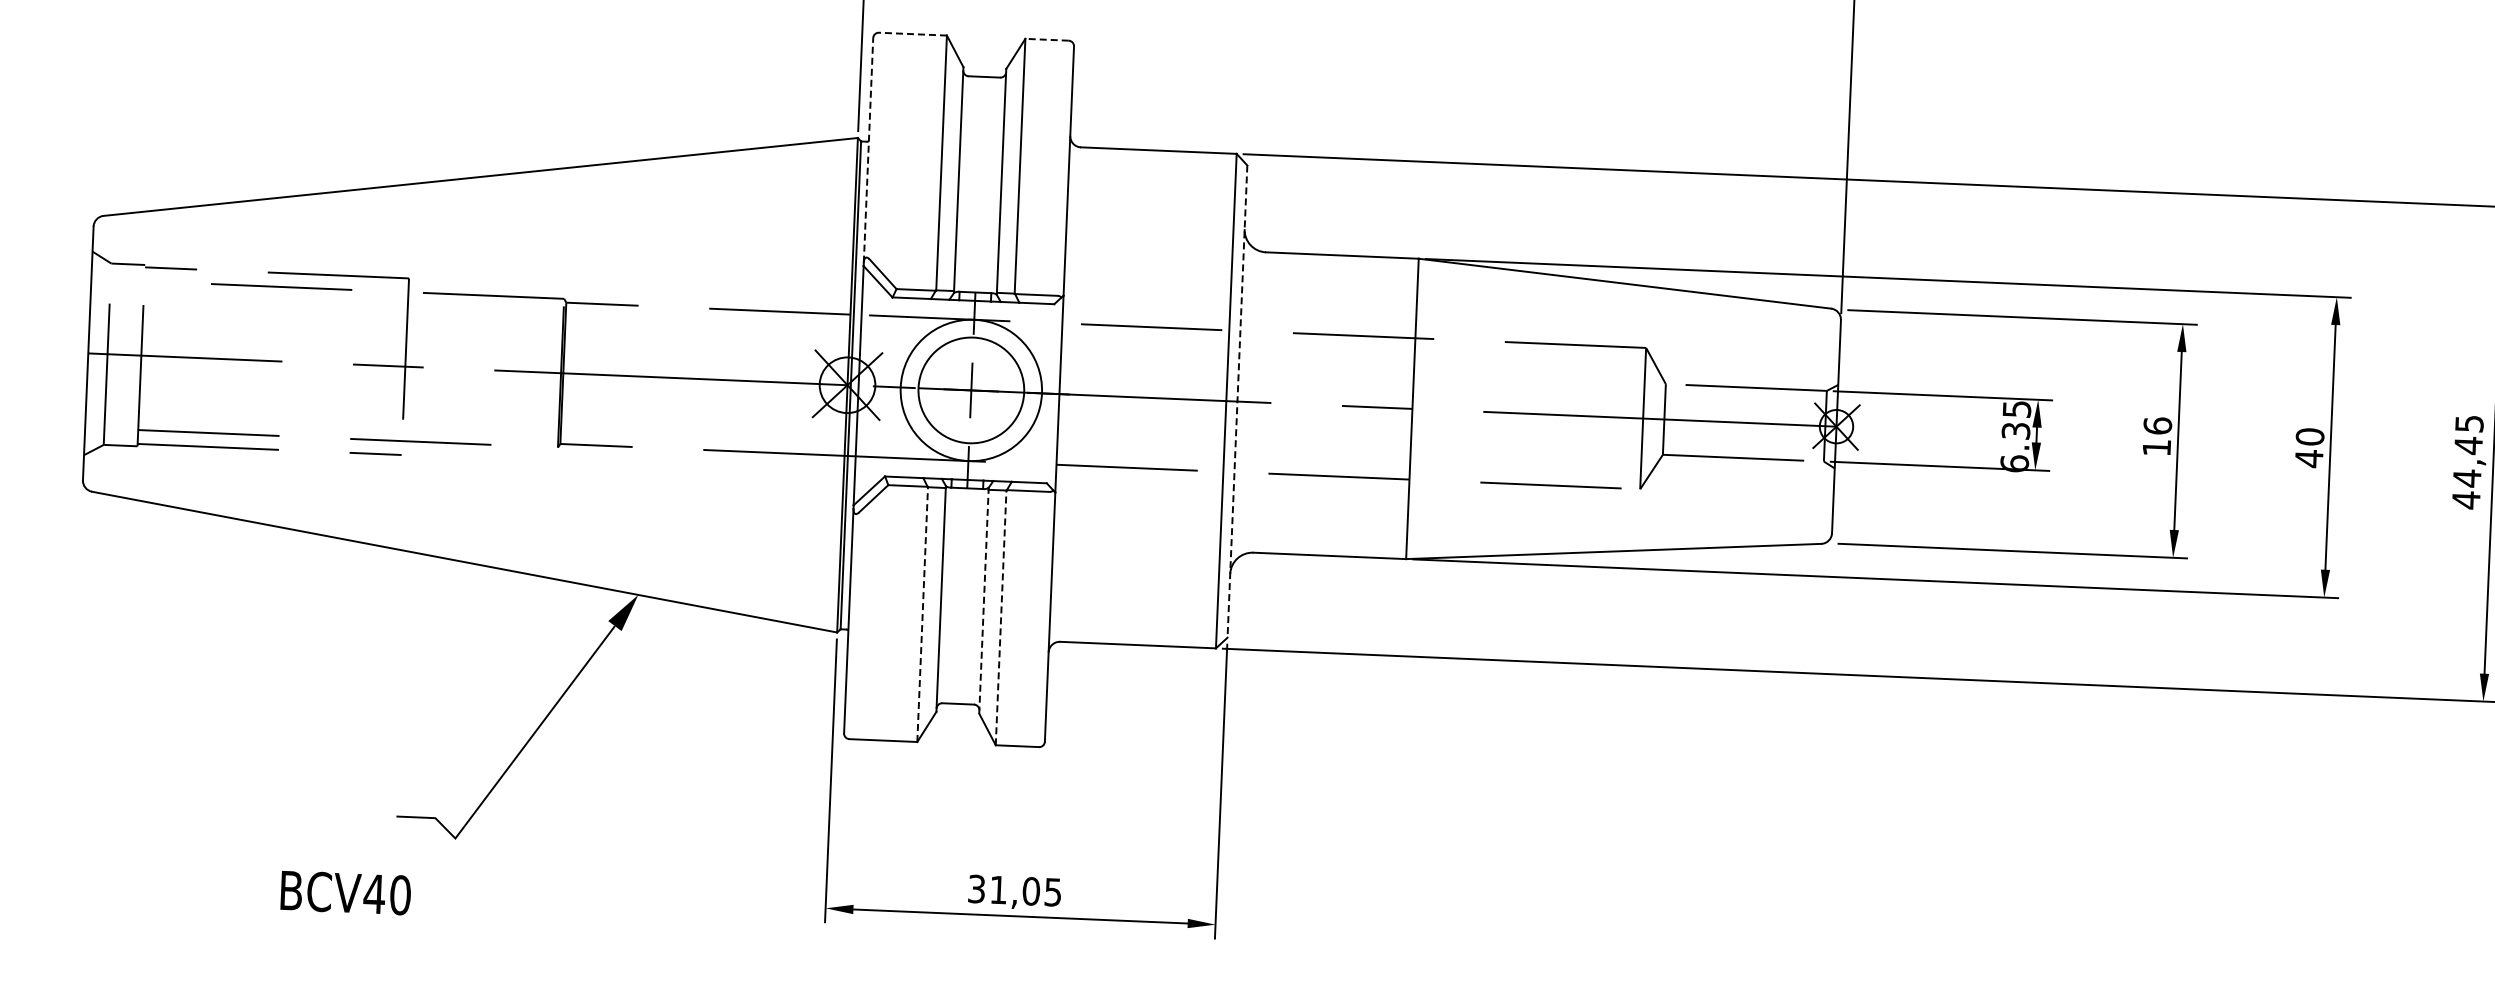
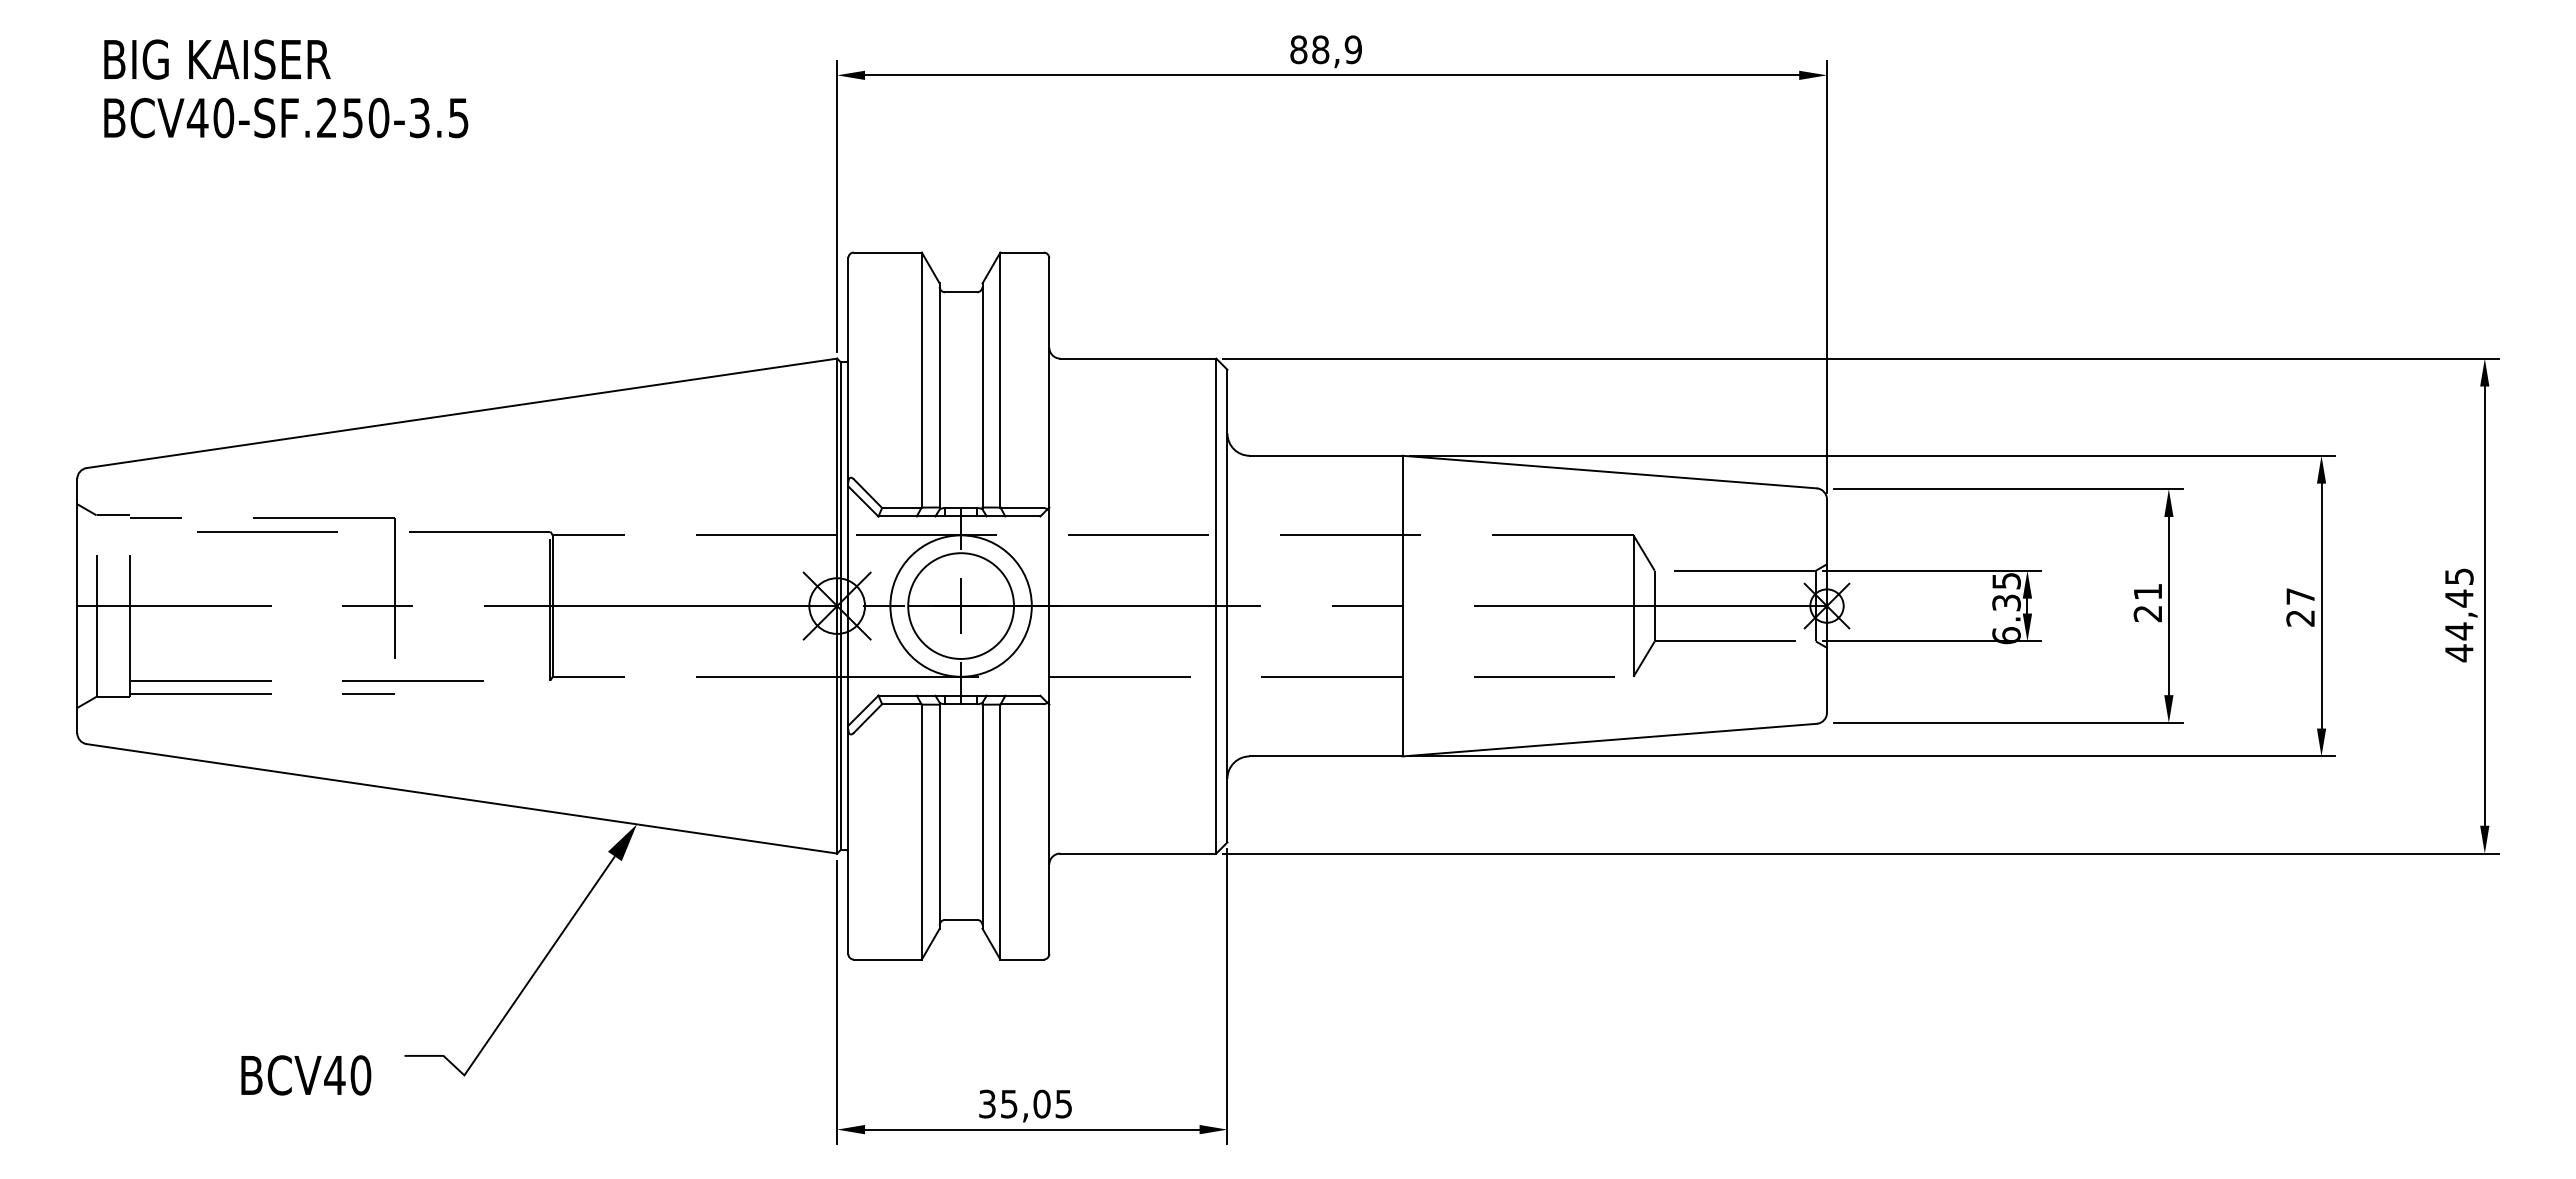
line: (912, 34) -> (887, 252), dashed -> solid
line: (1047, 39) -> (1022, 252), dashed -> solid
line: (868, 150) -> (848, 370), dashed -> solid
line: (1237, 401) -> (1227, 606), dashed -> solid
text: (2156, 436) -> (2147, 602), 16 -> 21
text: (2309, 447) -> (2300, 607), 40 -> 27
line: (983, 601) -> (982, 816), dashed -> solid
line: (922, 613) -> (921, 831), dashed -> solid
line: (1001, 618) -> (1000, 832), dashed -> solid
text: (998, 890) -> (1009, 1104), 31,05 -> 35,05
text: (346, 893) -> (306, 1075), moved

